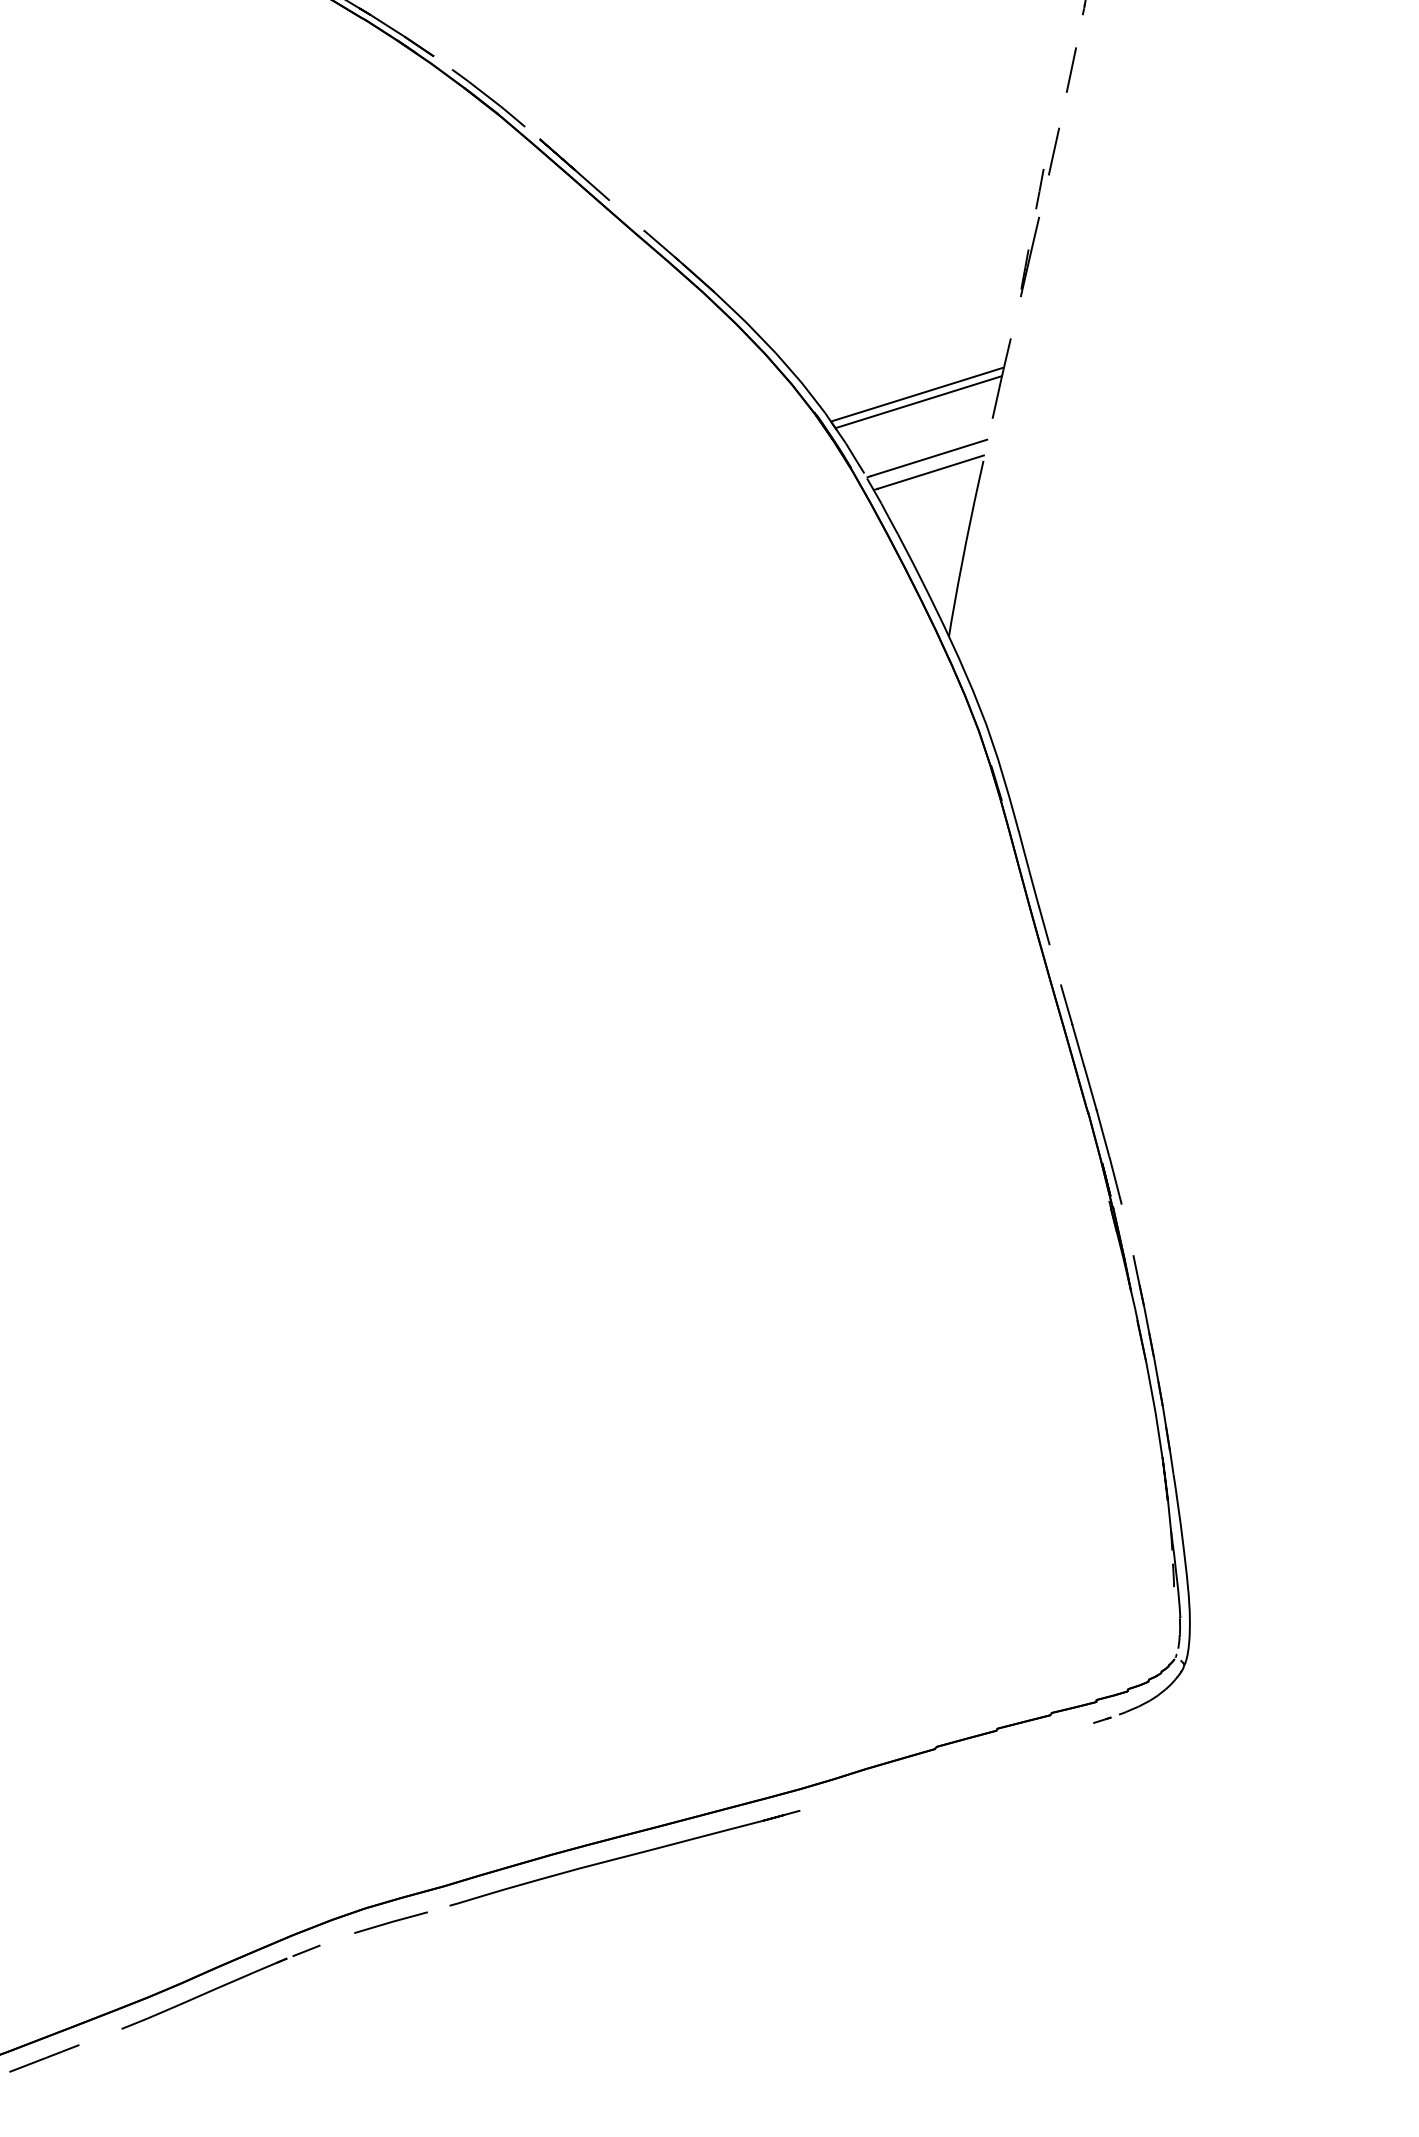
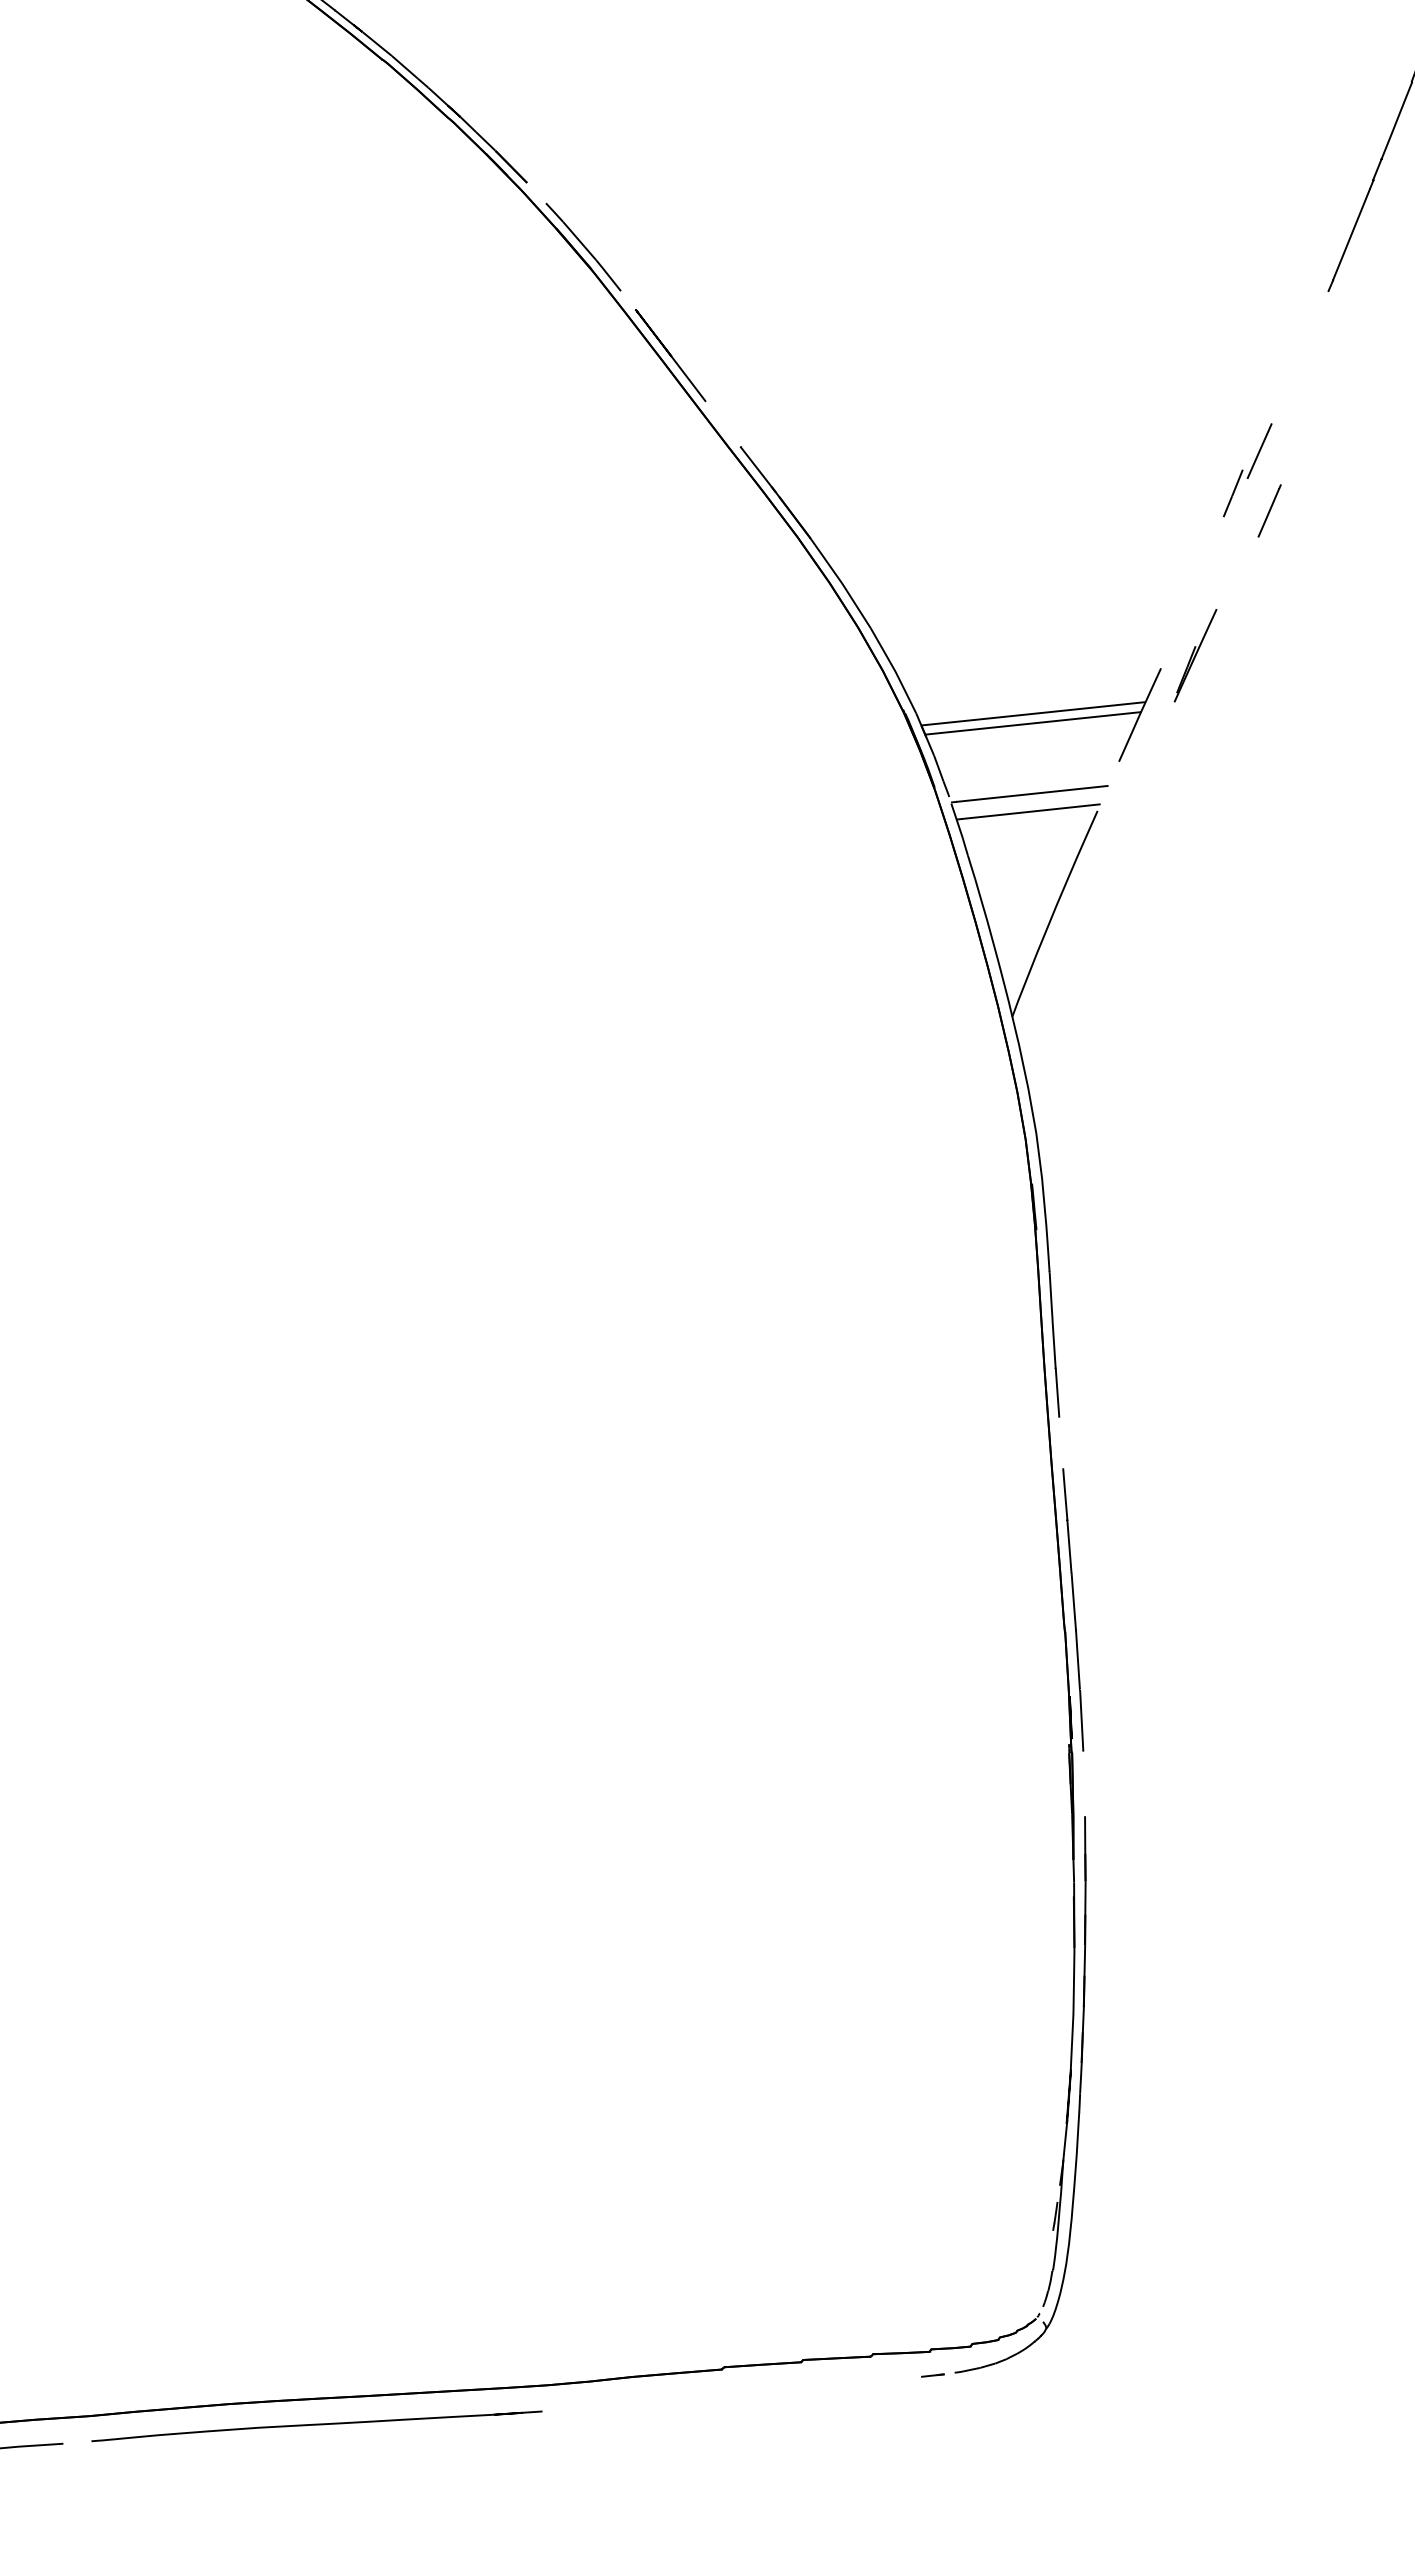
line: (1070, 69) -> (1268, 509), moved
part: (1030, 256) -> (1196, 655), moved

